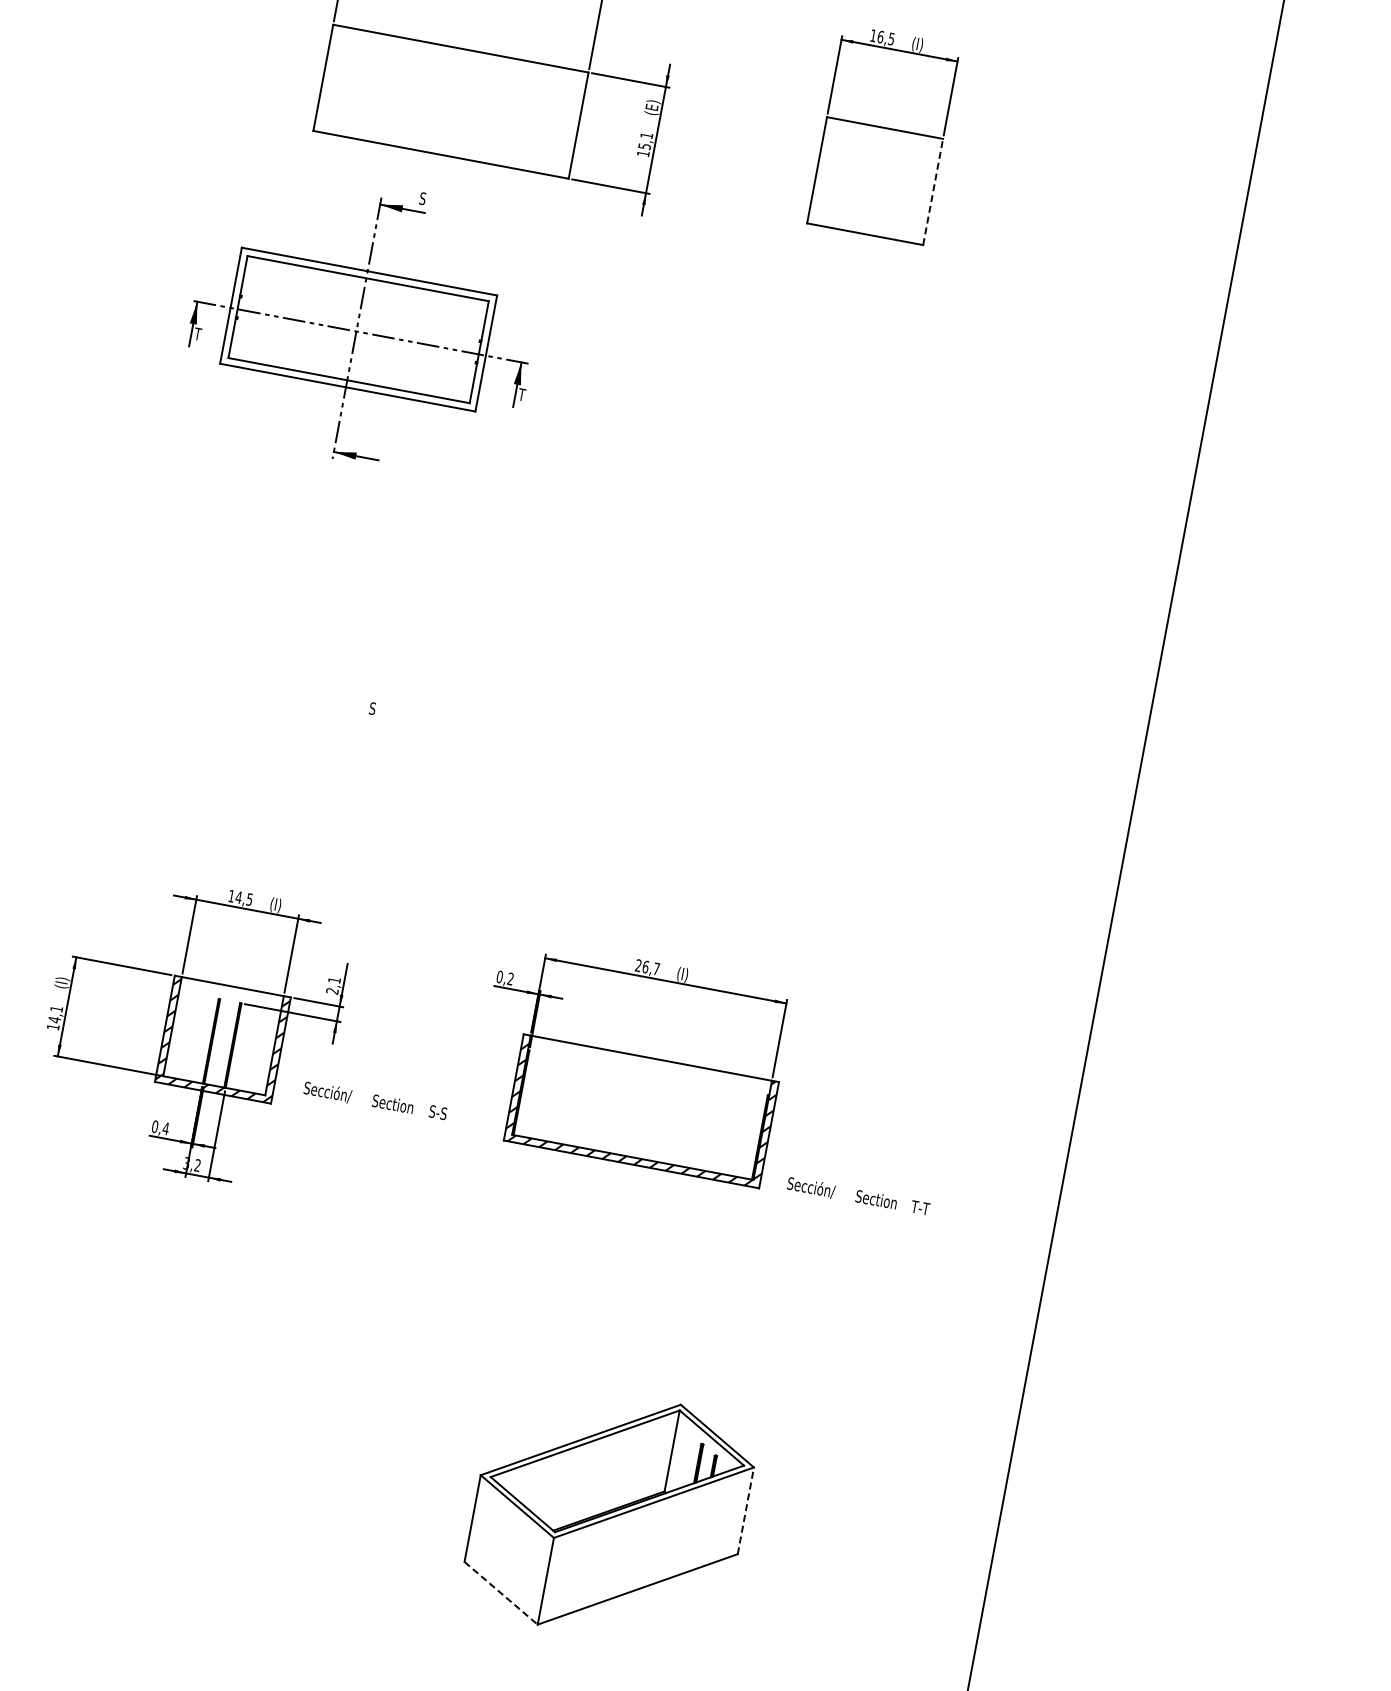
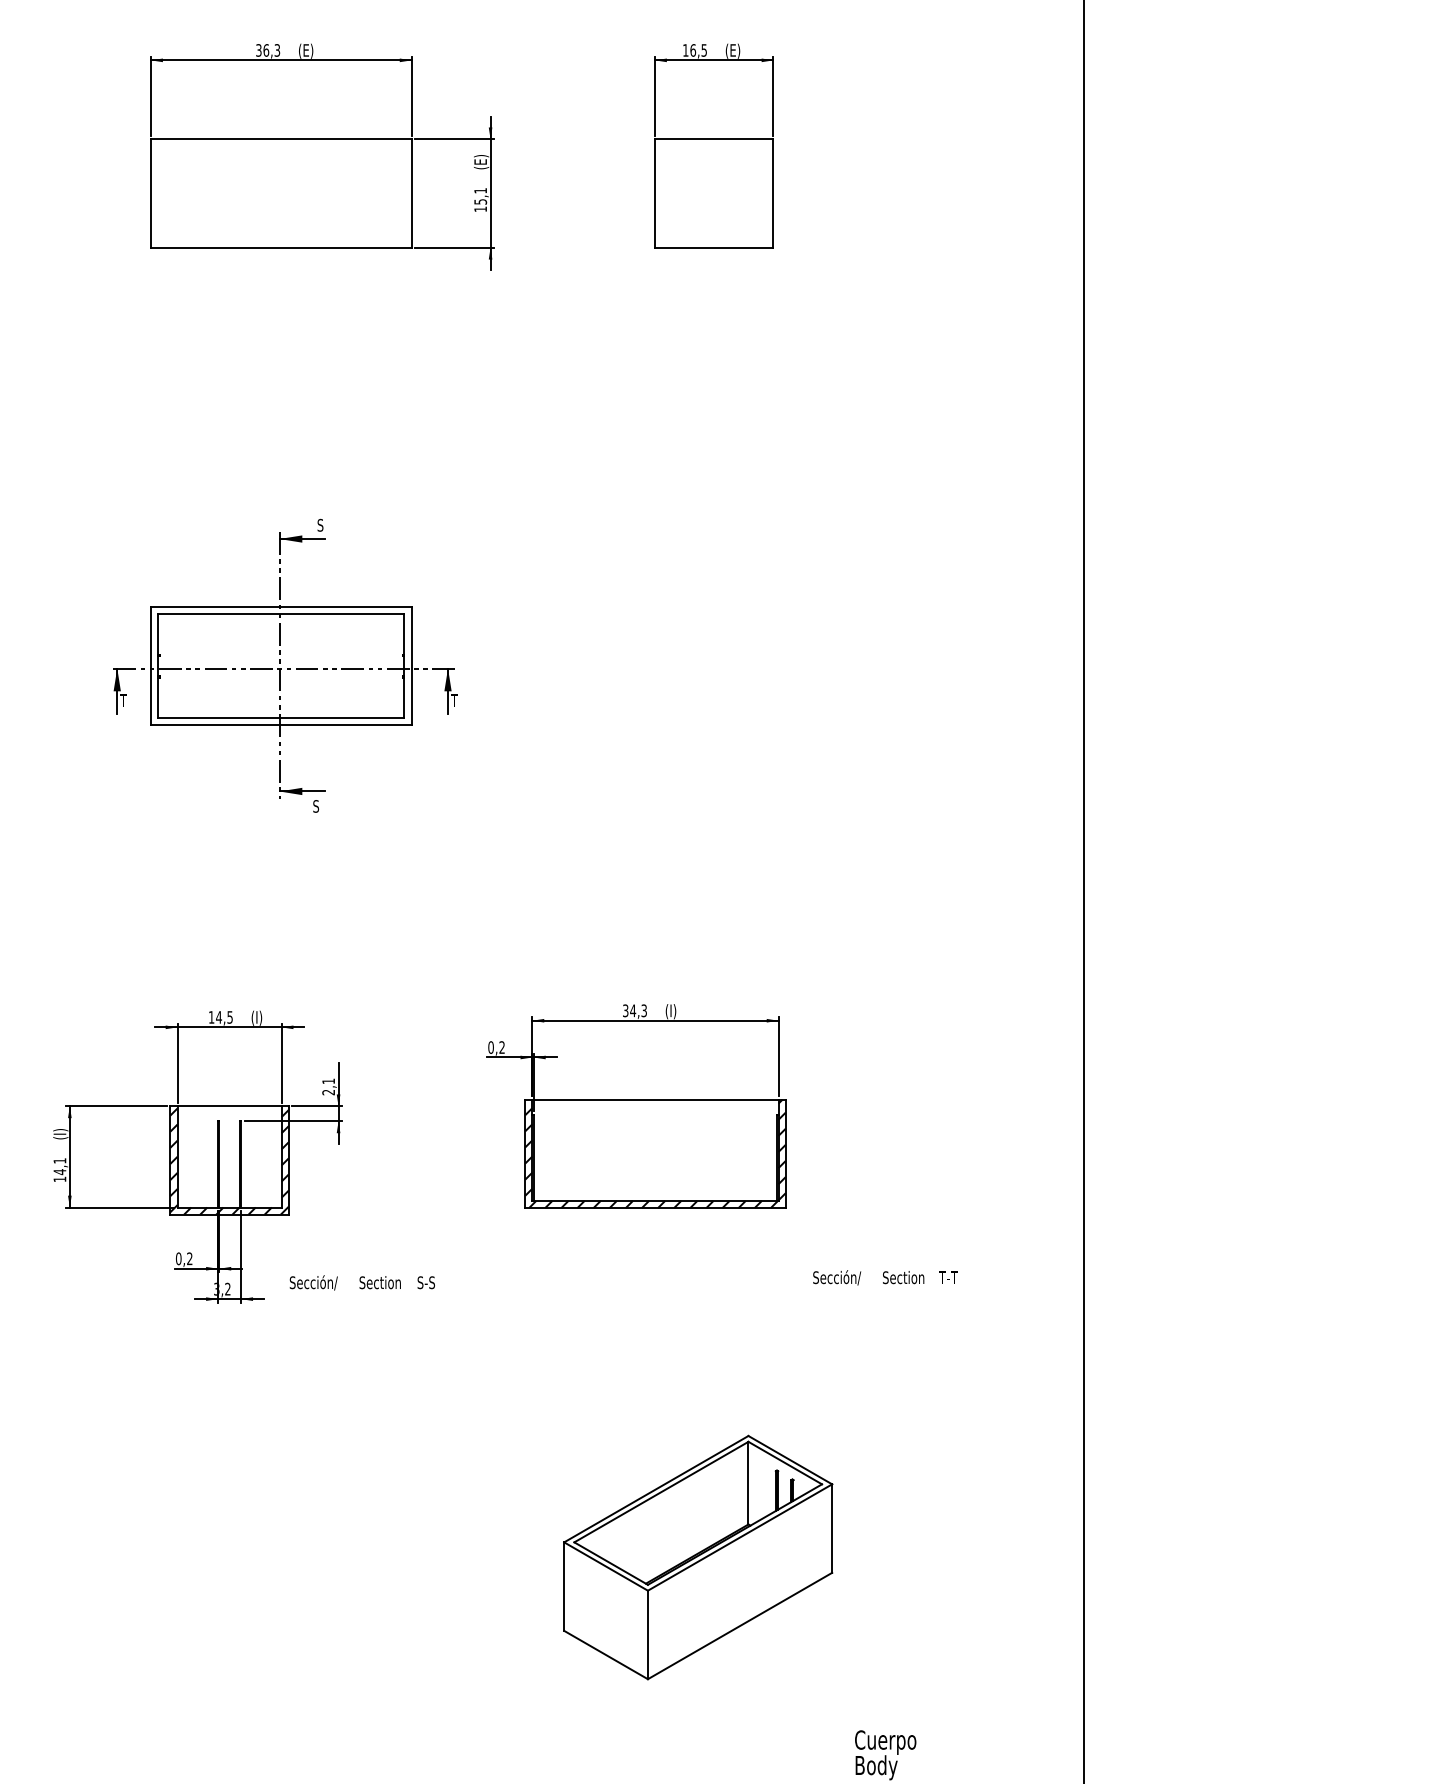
text: (922, 44) -> (735, 50), (I) -> (E)
line: (933, 191) -> (773, 193), dashed -> solid
part: (364, 322) -> (285, 658), moved
text: (647, 966) -> (634, 1010), 26,7 -> 34,3
text: (374, 1100) -> (361, 1282), moved
text: (165, 1128) -> (189, 1258), 0,4 -> 0,2
text: (858, 1196) -> (885, 1277), moved
line: (746, 1510) -> (832, 1528), dashed -> solid
line: (501, 1593) -> (606, 1655), dashed -> solid

